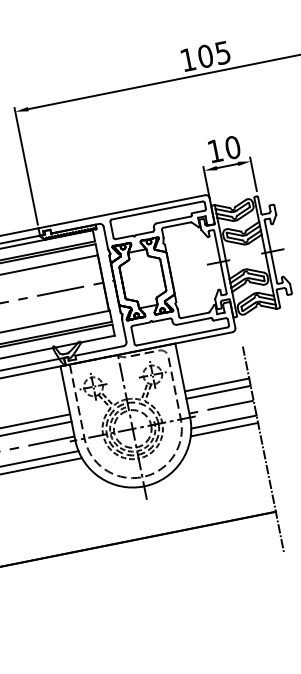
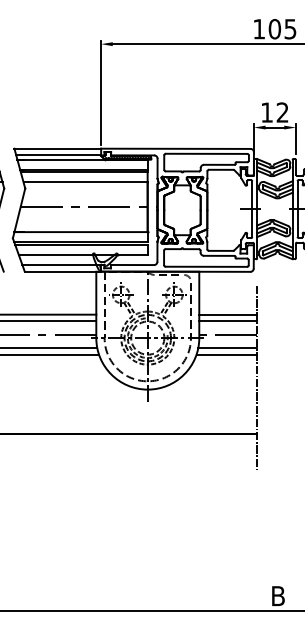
text: (232, 147) -> (282, 112), 10 -> 12

